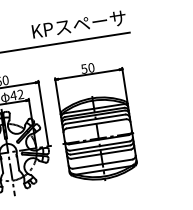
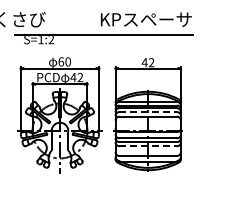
text: (87, 68) -> (147, 62), 50 -> 42
line: (96, 119) -> (148, 112), solid -> dashed
line: (101, 154) -> (148, 146), solid -> dashed

